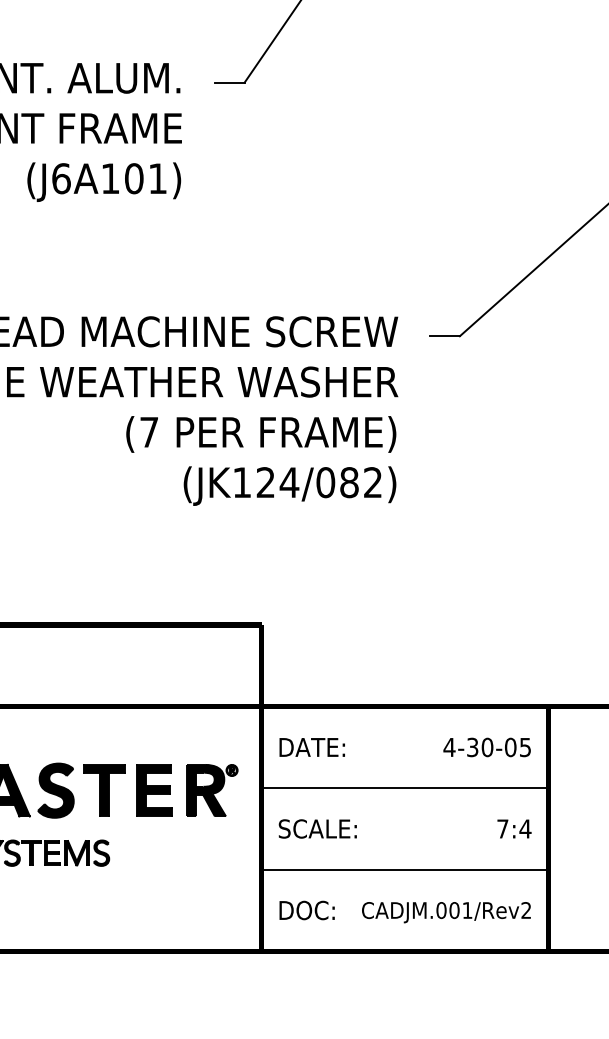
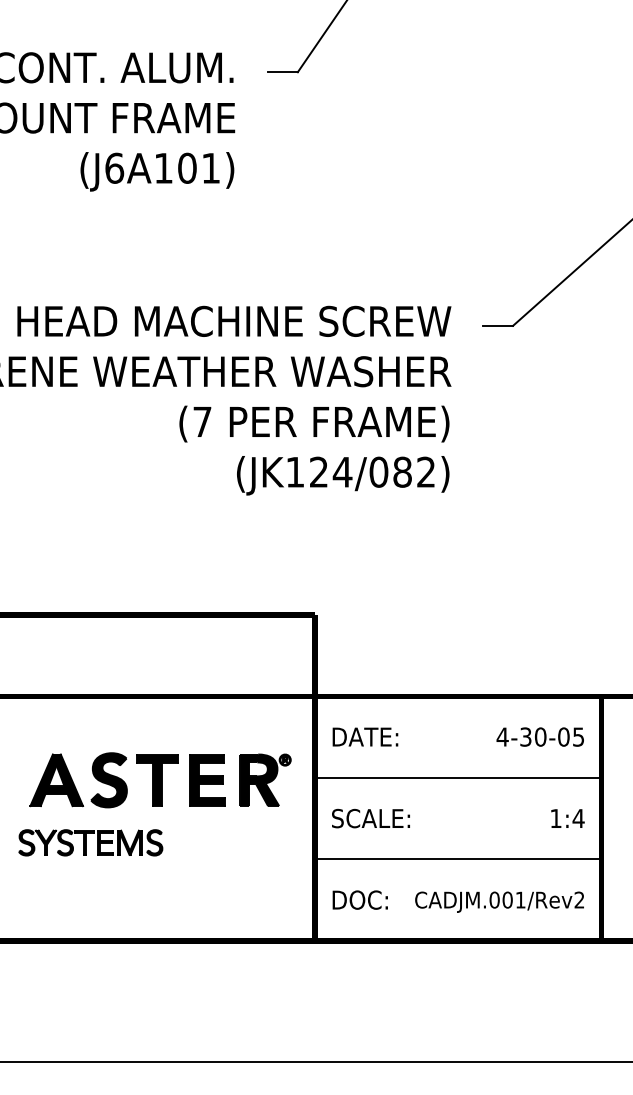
text: (502, 828) -> (555, 818), 7:4 -> 1:4

